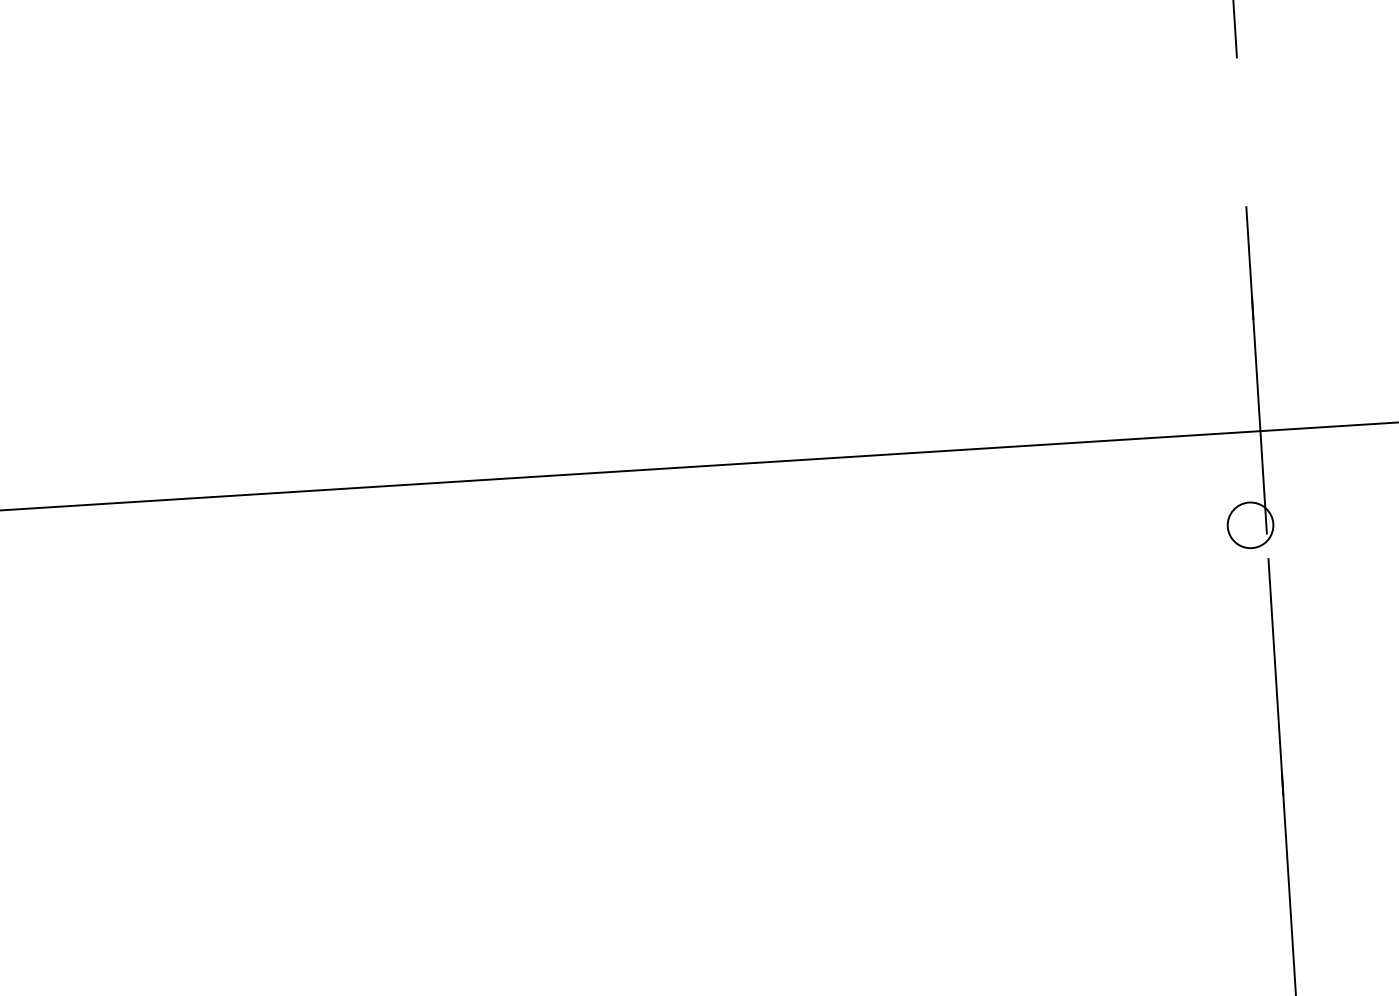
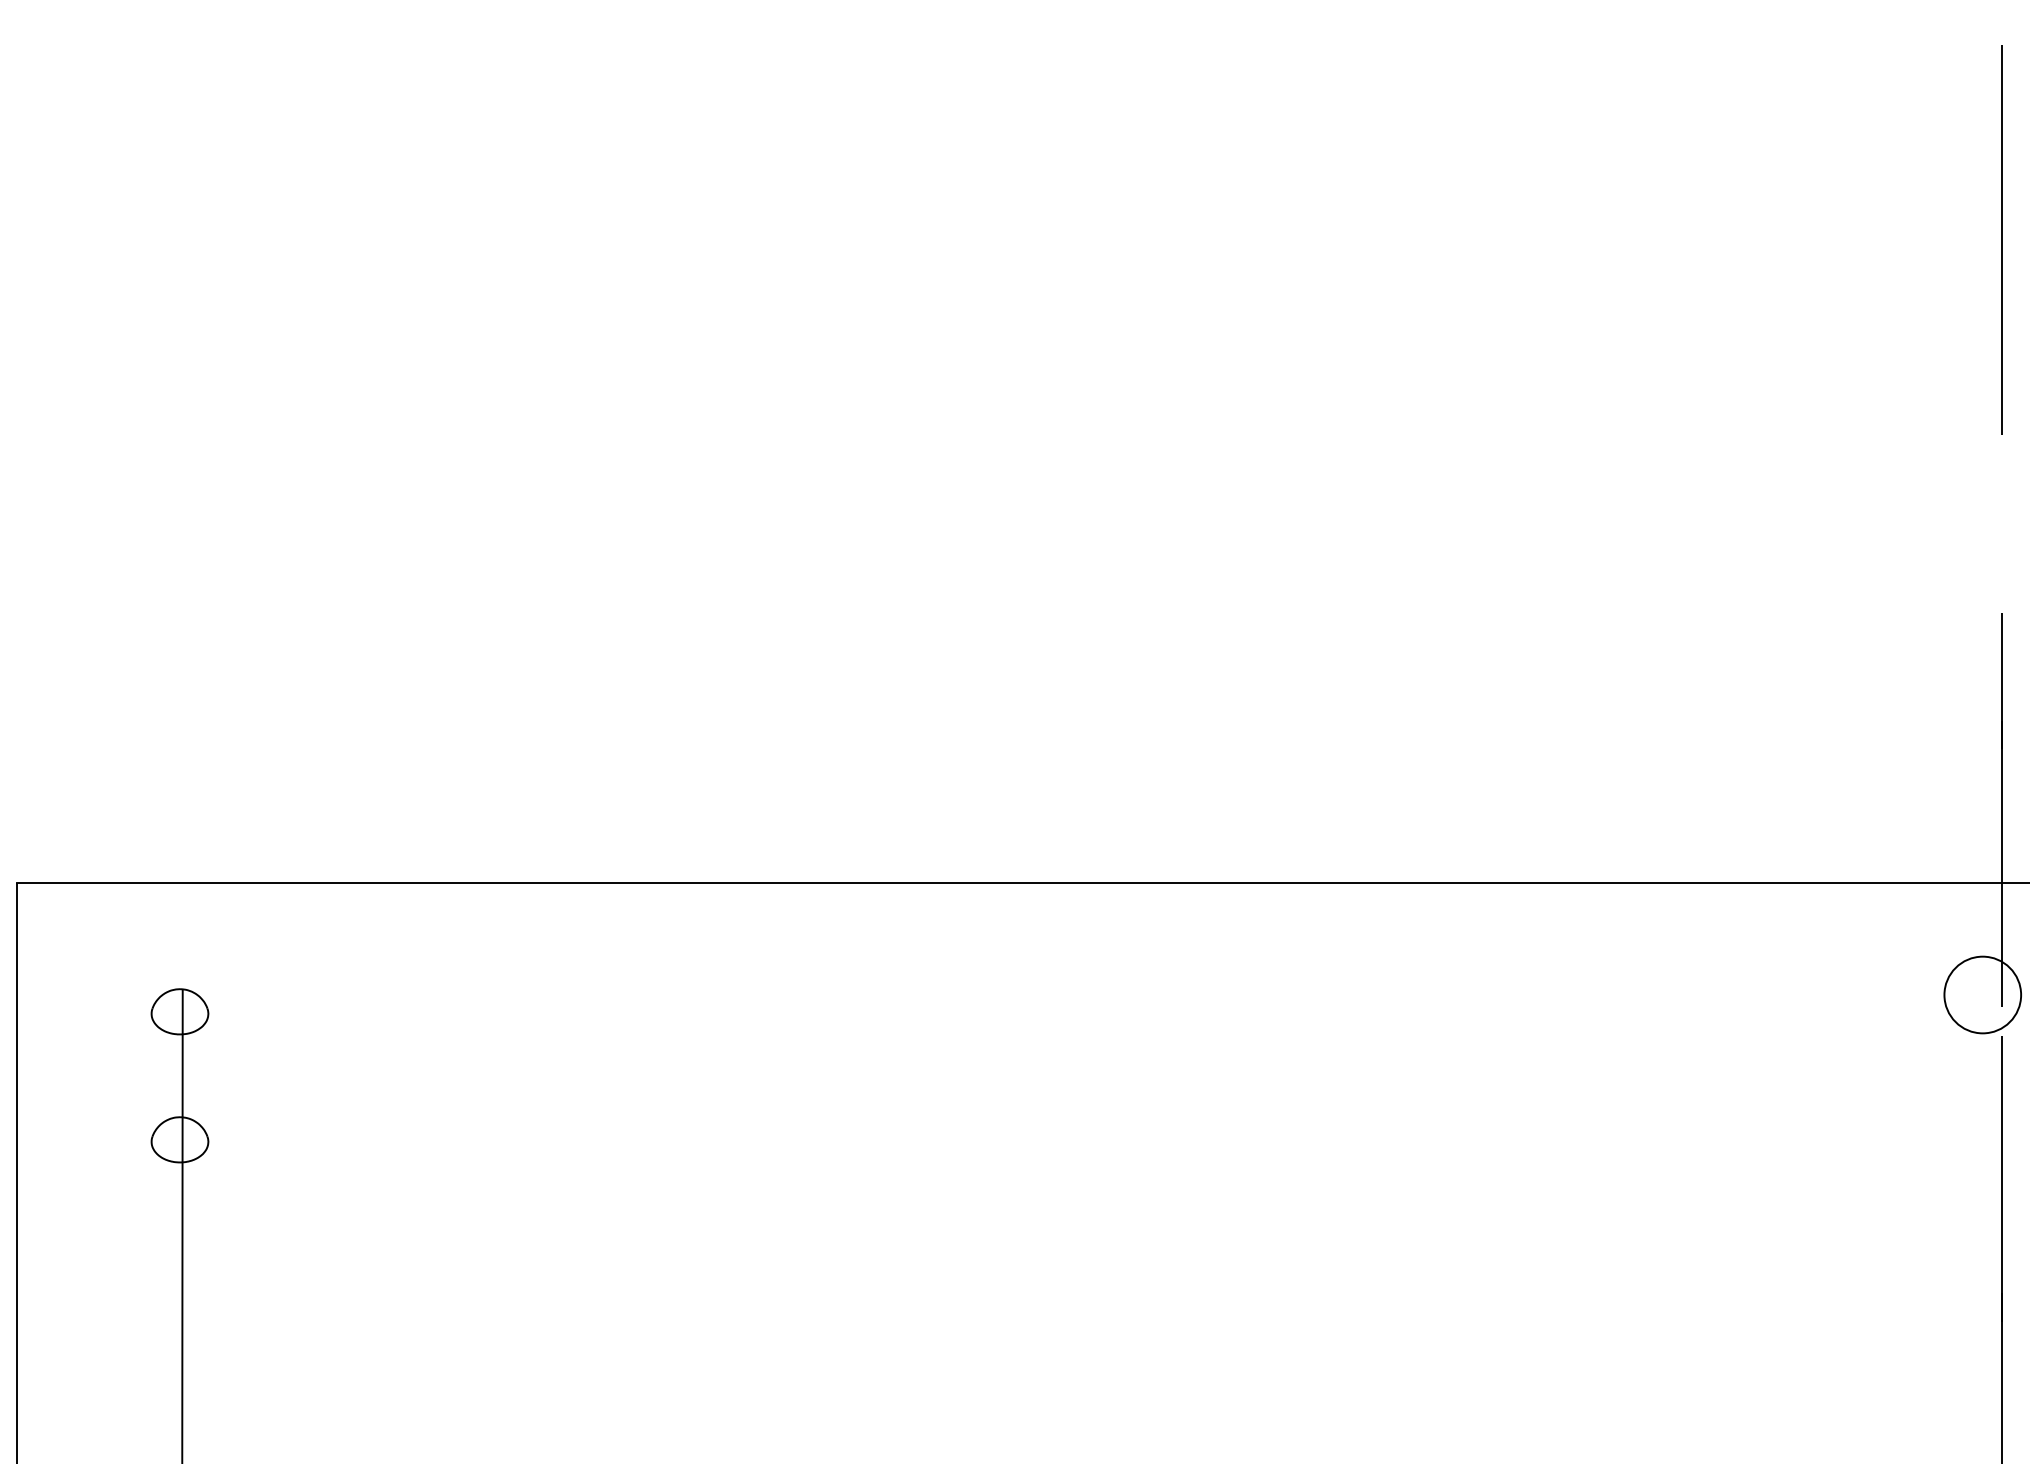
circle: (1250, 524) -> (1982, 994), size x1.4

